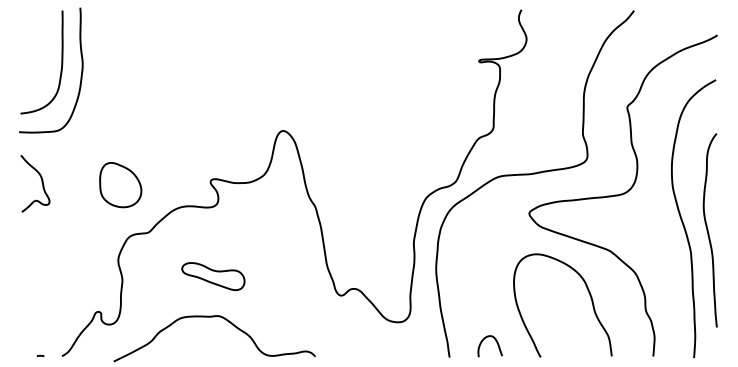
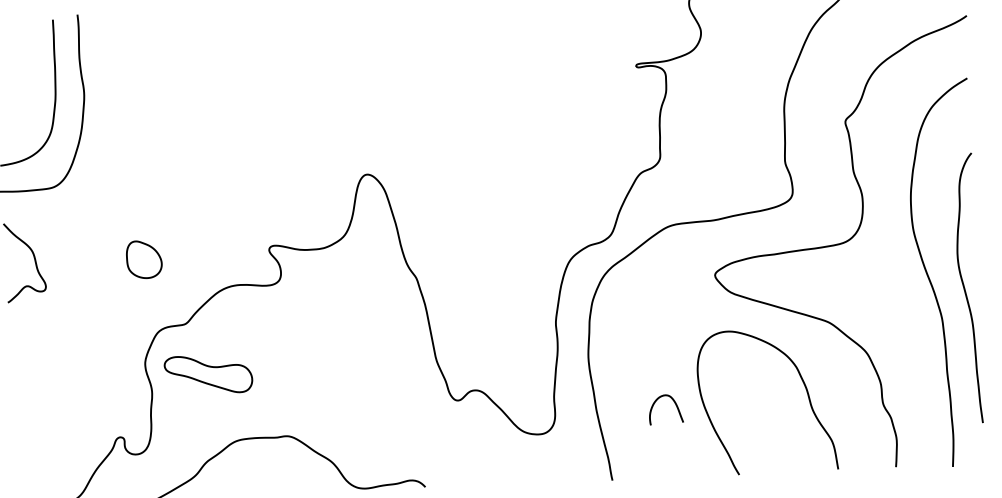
part: (120, 185) -> (143, 260), size x0.6
part: (213, 276) -> (208, 374), moved
curve: (496, 343) -> (674, 405), moved

